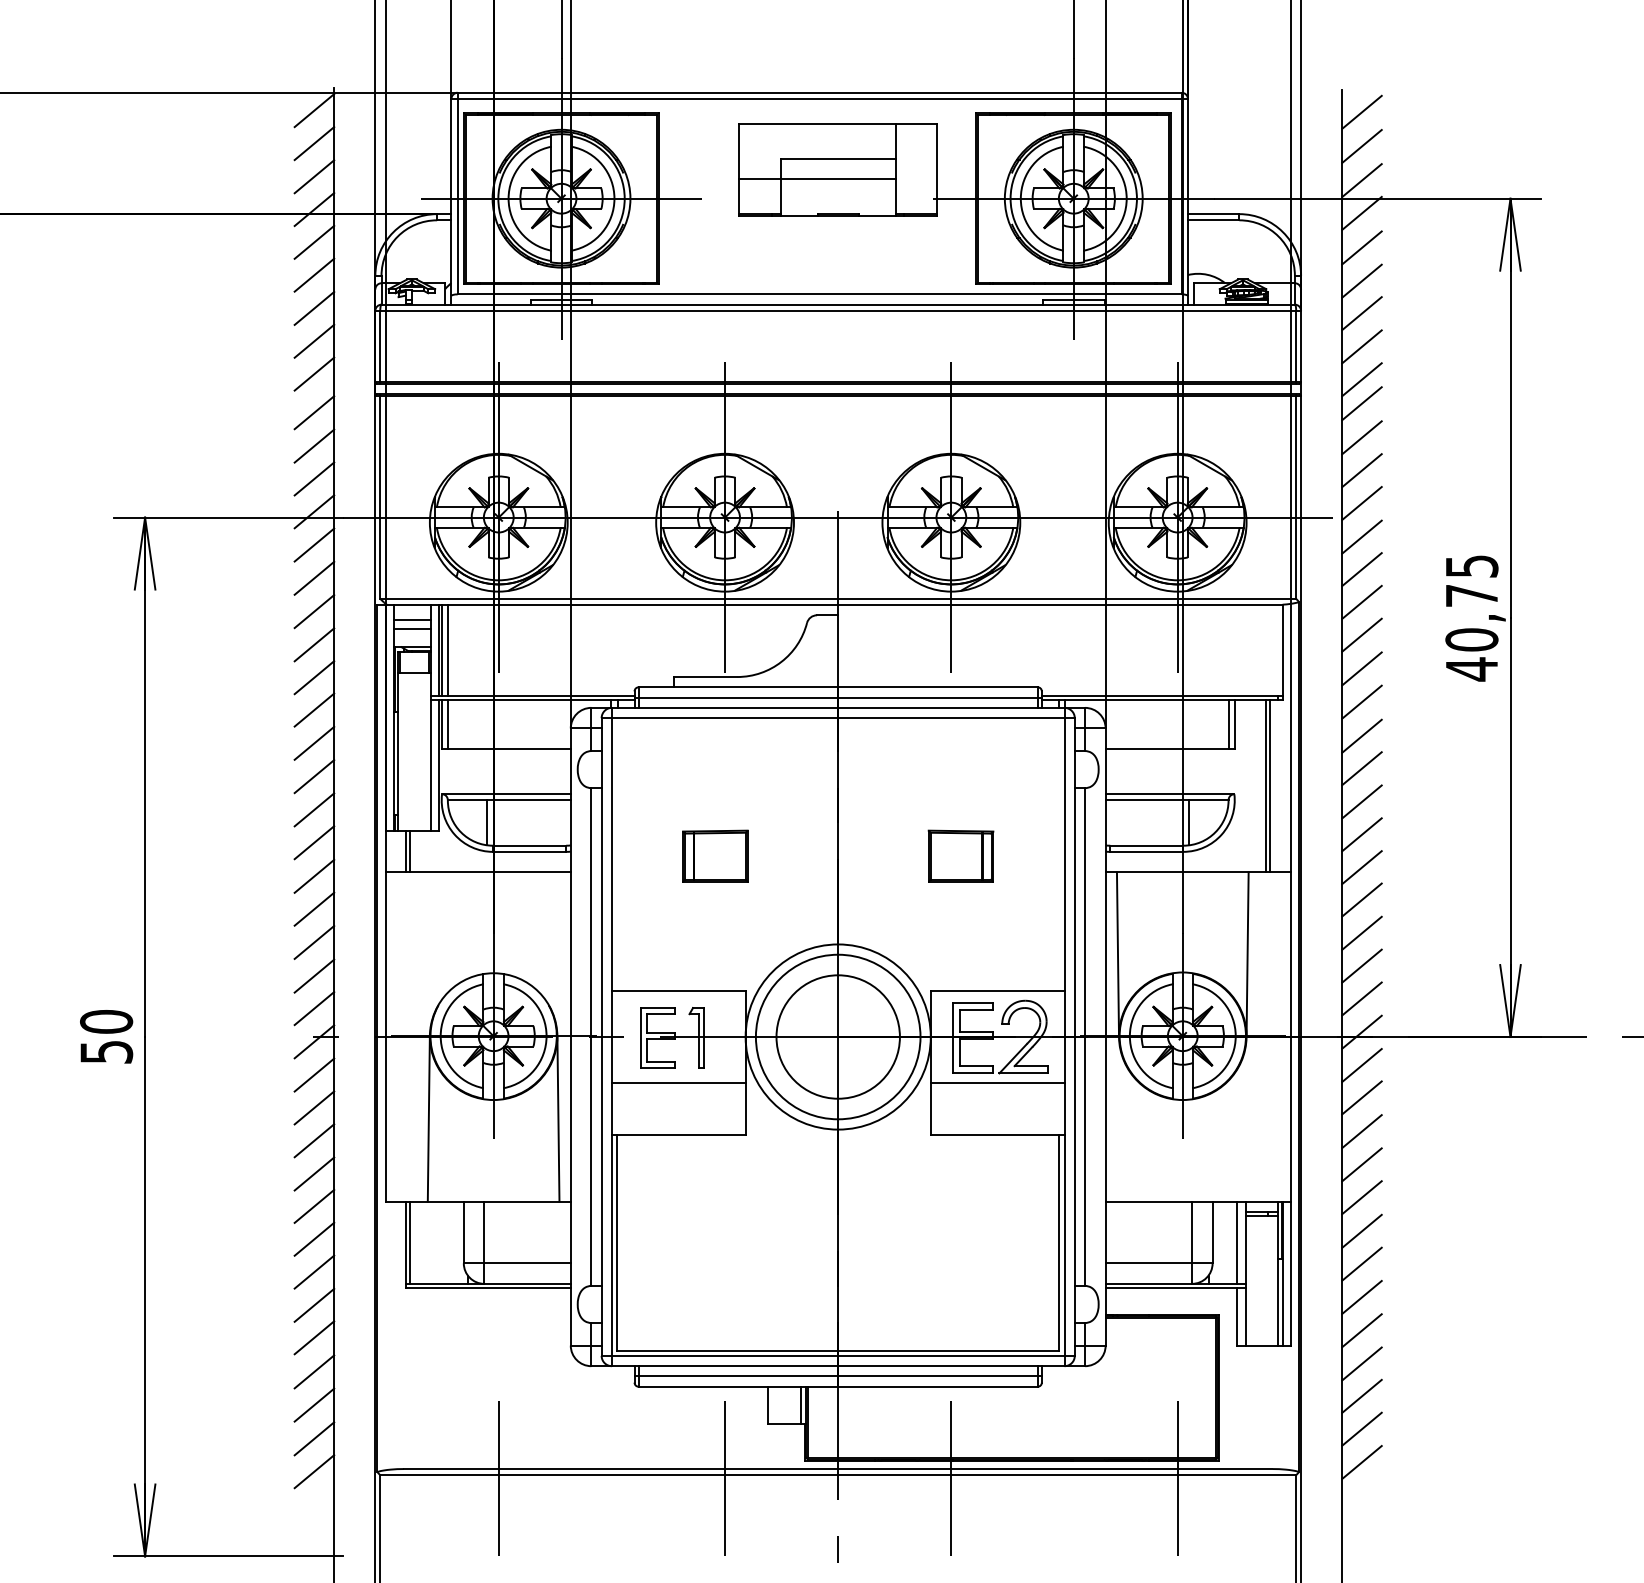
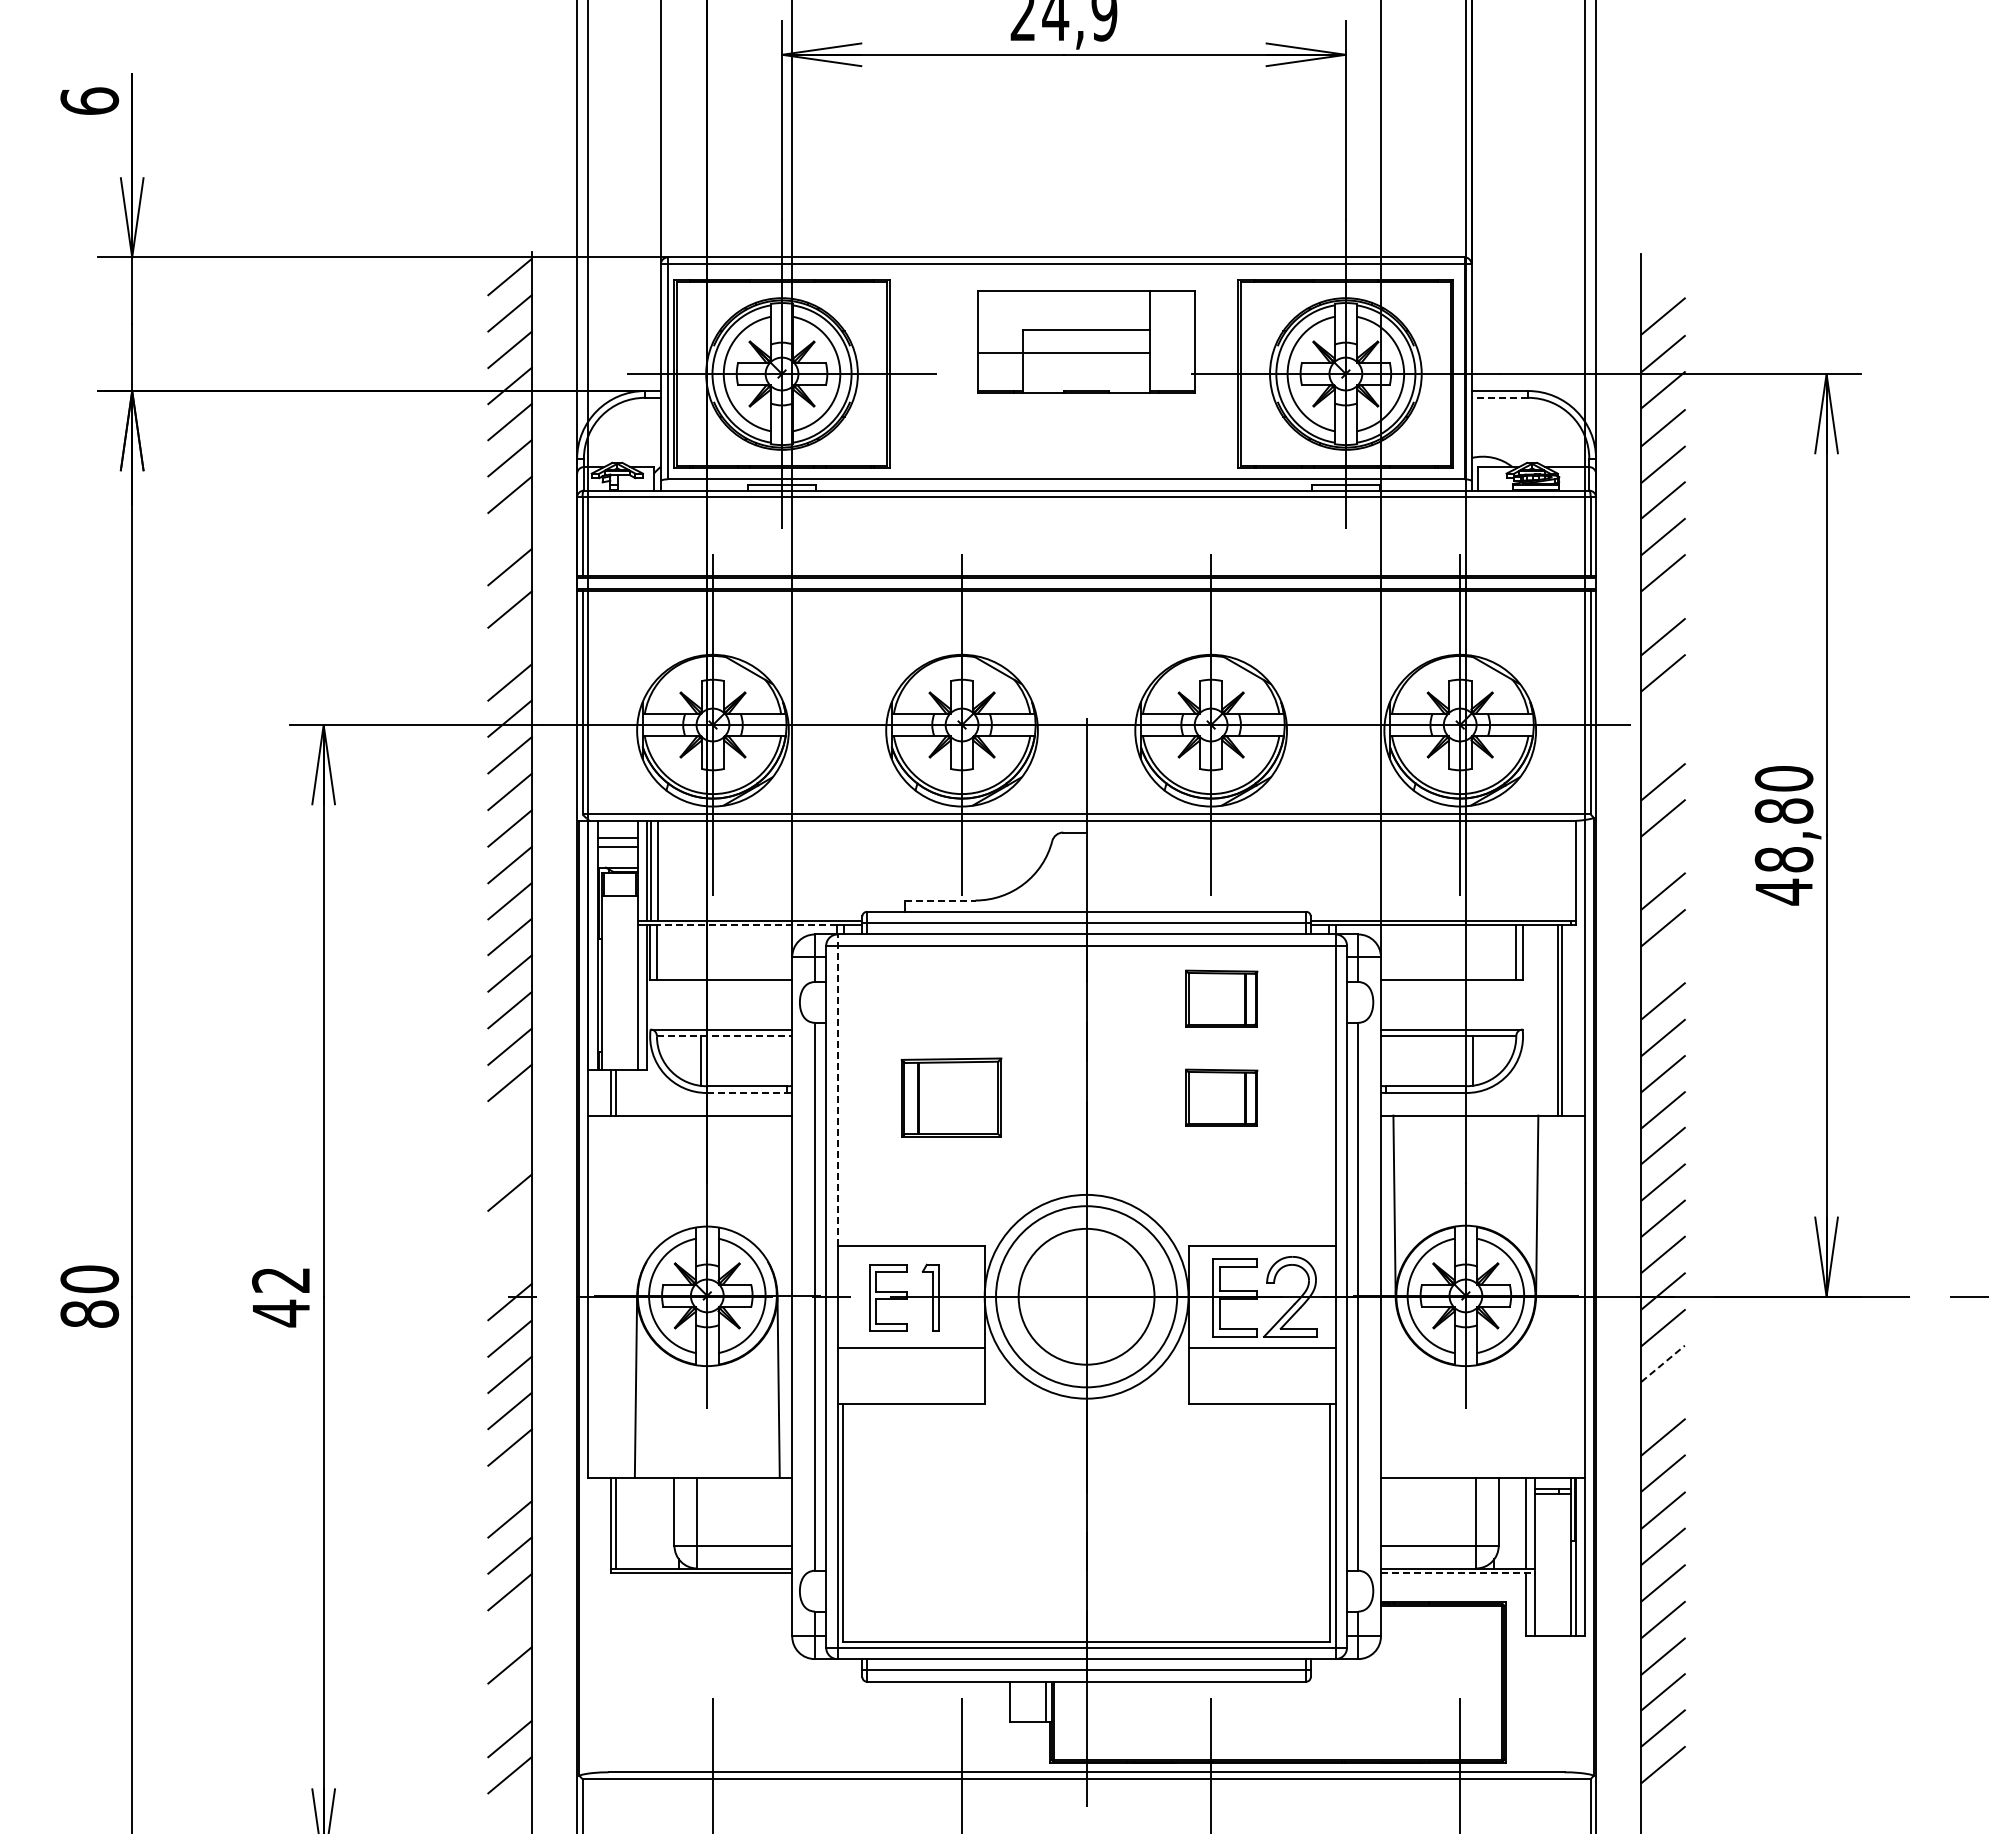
line: (1361, 111) -> (1662, 278), removed
line: (1213, 220) -> (1499, 397), solid -> dashed
line: (313, 340) -> (509, 530), removed
line: (1361, 403) -> (1662, 599), removed
line: (313, 446) -> (509, 646), removed
line: (1361, 503) -> (1662, 709), removed
line: (1361, 537) -> (1662, 746), removed
text: (1471, 603) -> (1783, 819), 40,75 -> 48,80
line: (1361, 635) -> (1662, 854), removed
line: (706, 677) -> (941, 900), solid -> dashed
line: (529, 699) -> (746, 925), solid -> dashed
line: (1361, 736) -> (1662, 965), removed
part: (960, 766) -> (1221, 998), added
line: (509, 800) -> (724, 1036), solid -> dashed
line: (611, 849) -> (837, 1090), solid -> dashed
line: (530, 851) -> (747, 1092), solid -> dashed
part: (714, 855) -> (950, 1097), size x1.4
line: (313, 875) -> (509, 1119), removed
line: (313, 908) -> (509, 1155), removed
line: (313, 975) -> (509, 1229), removed
line: (313, 1008) -> (509, 1265), removed
text: (106, 1037) -> (281, 1297), 50 -> 42
line: (1362, 1097) -> (1663, 1363), solid -> dashed
line: (1361, 1131) -> (1662, 1400), removed
line: (313, 1206) -> (509, 1483), removed
line: (1175, 1288) -> (1457, 1573), solid -> dashed
line: (313, 1337) -> (509, 1627), removed
line: (313, 1404) -> (509, 1701), removed

